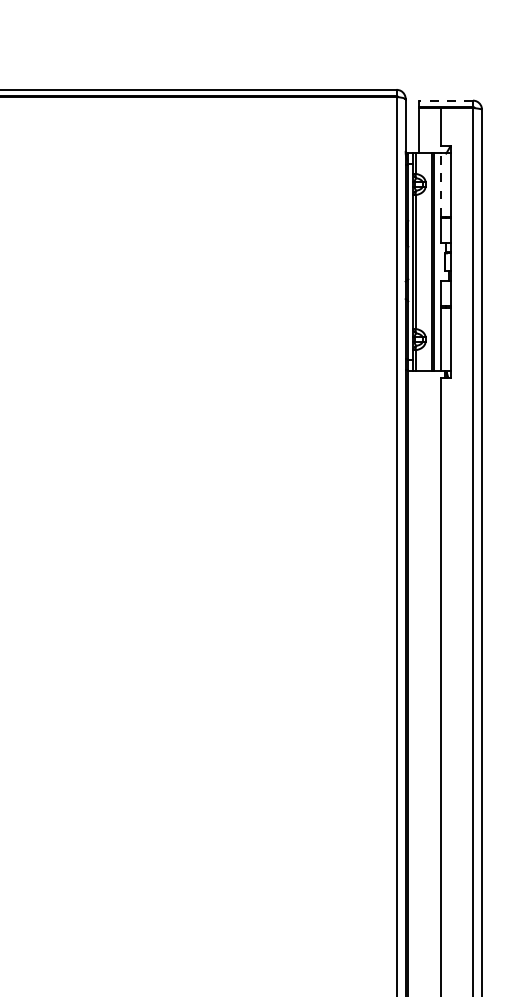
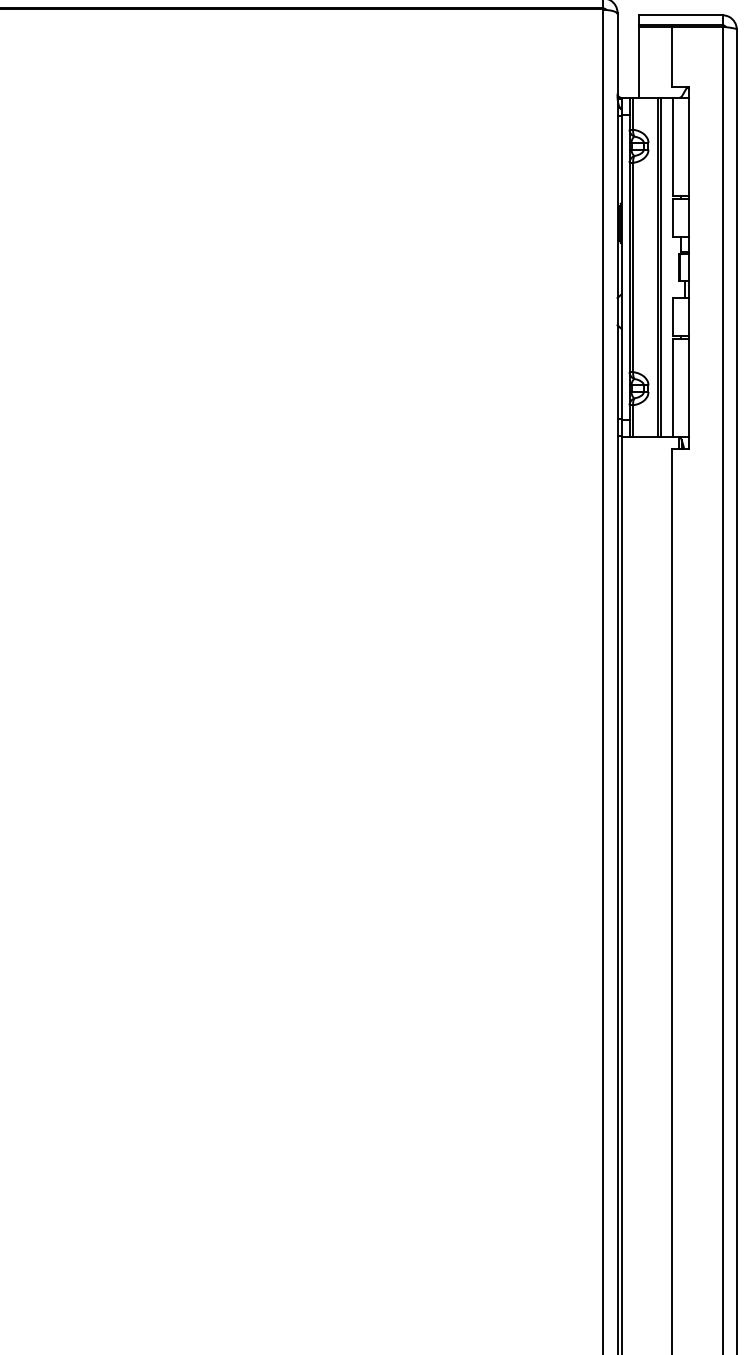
line: (446, 100) -> (681, 15), dashed -> solid
line: (440, 185) -> (671, 147), dashed -> solid

